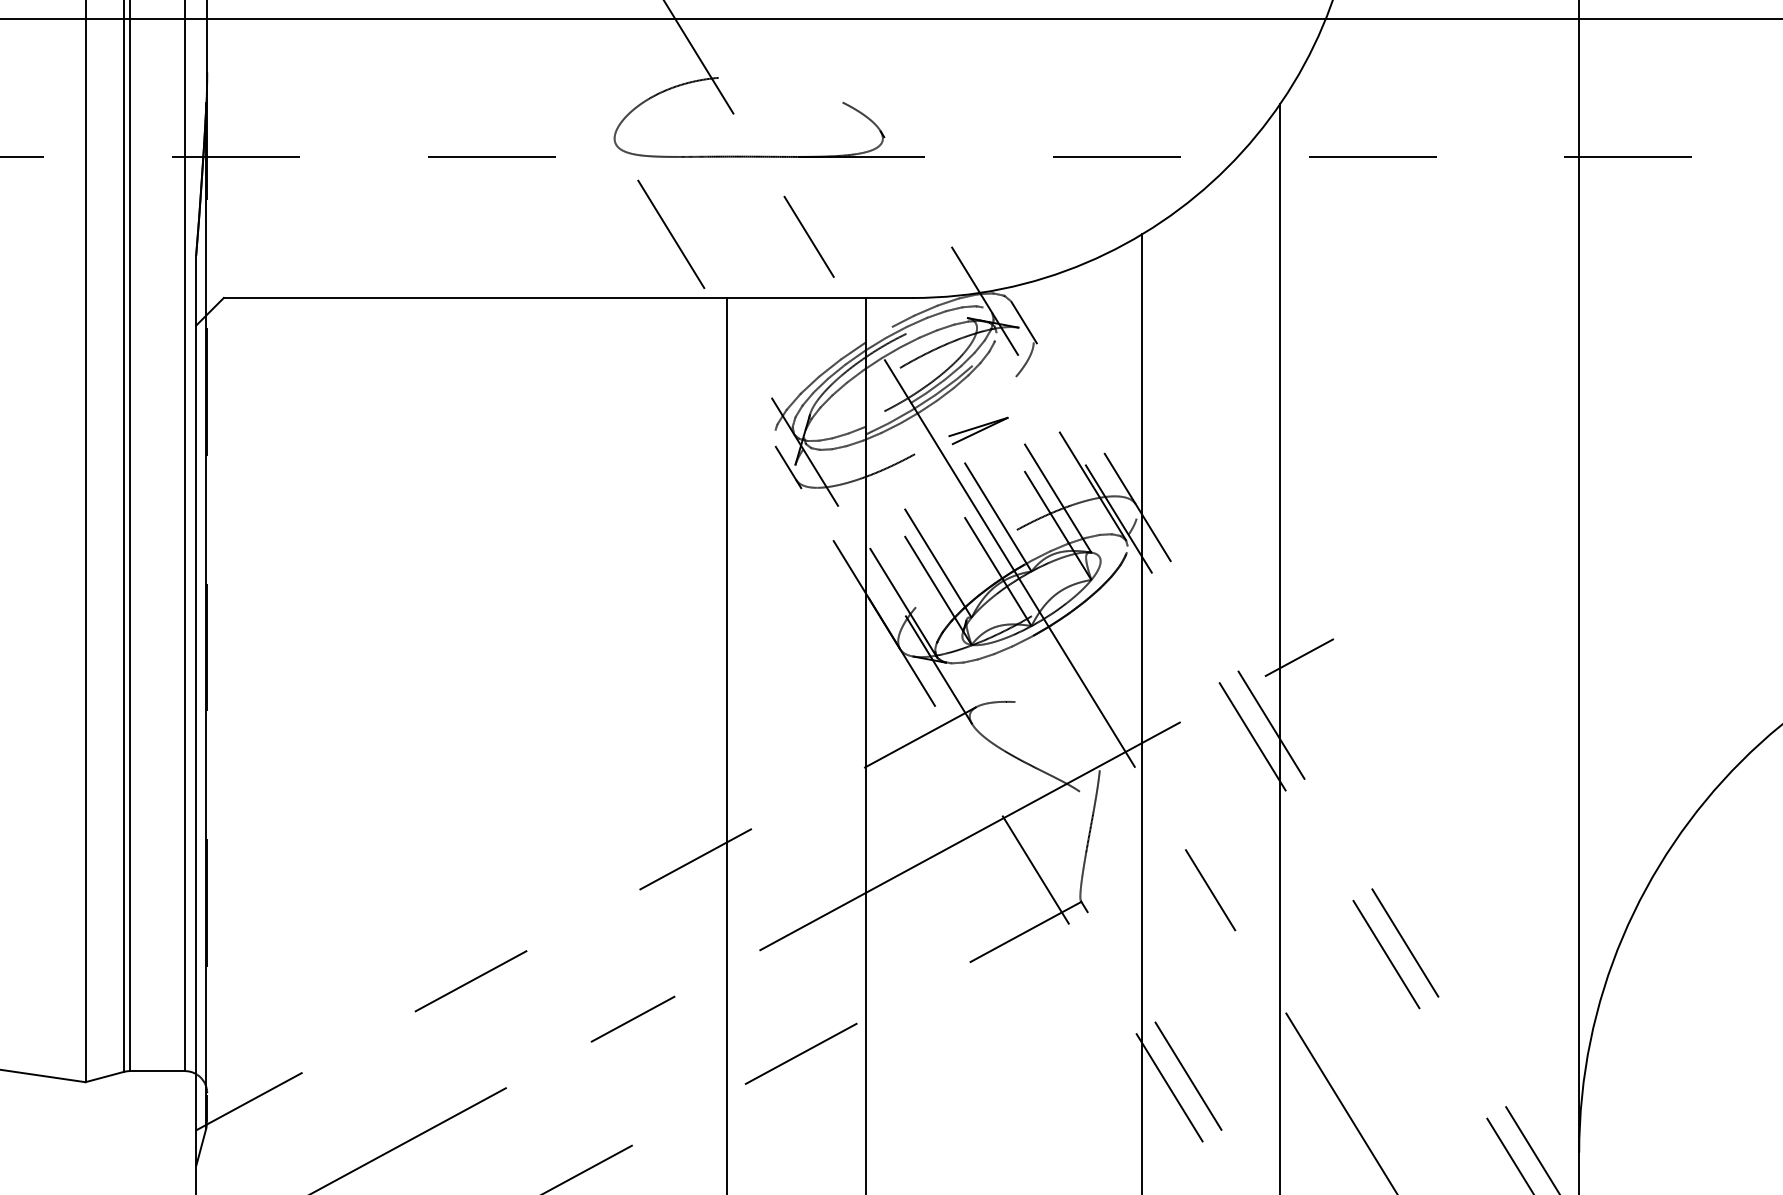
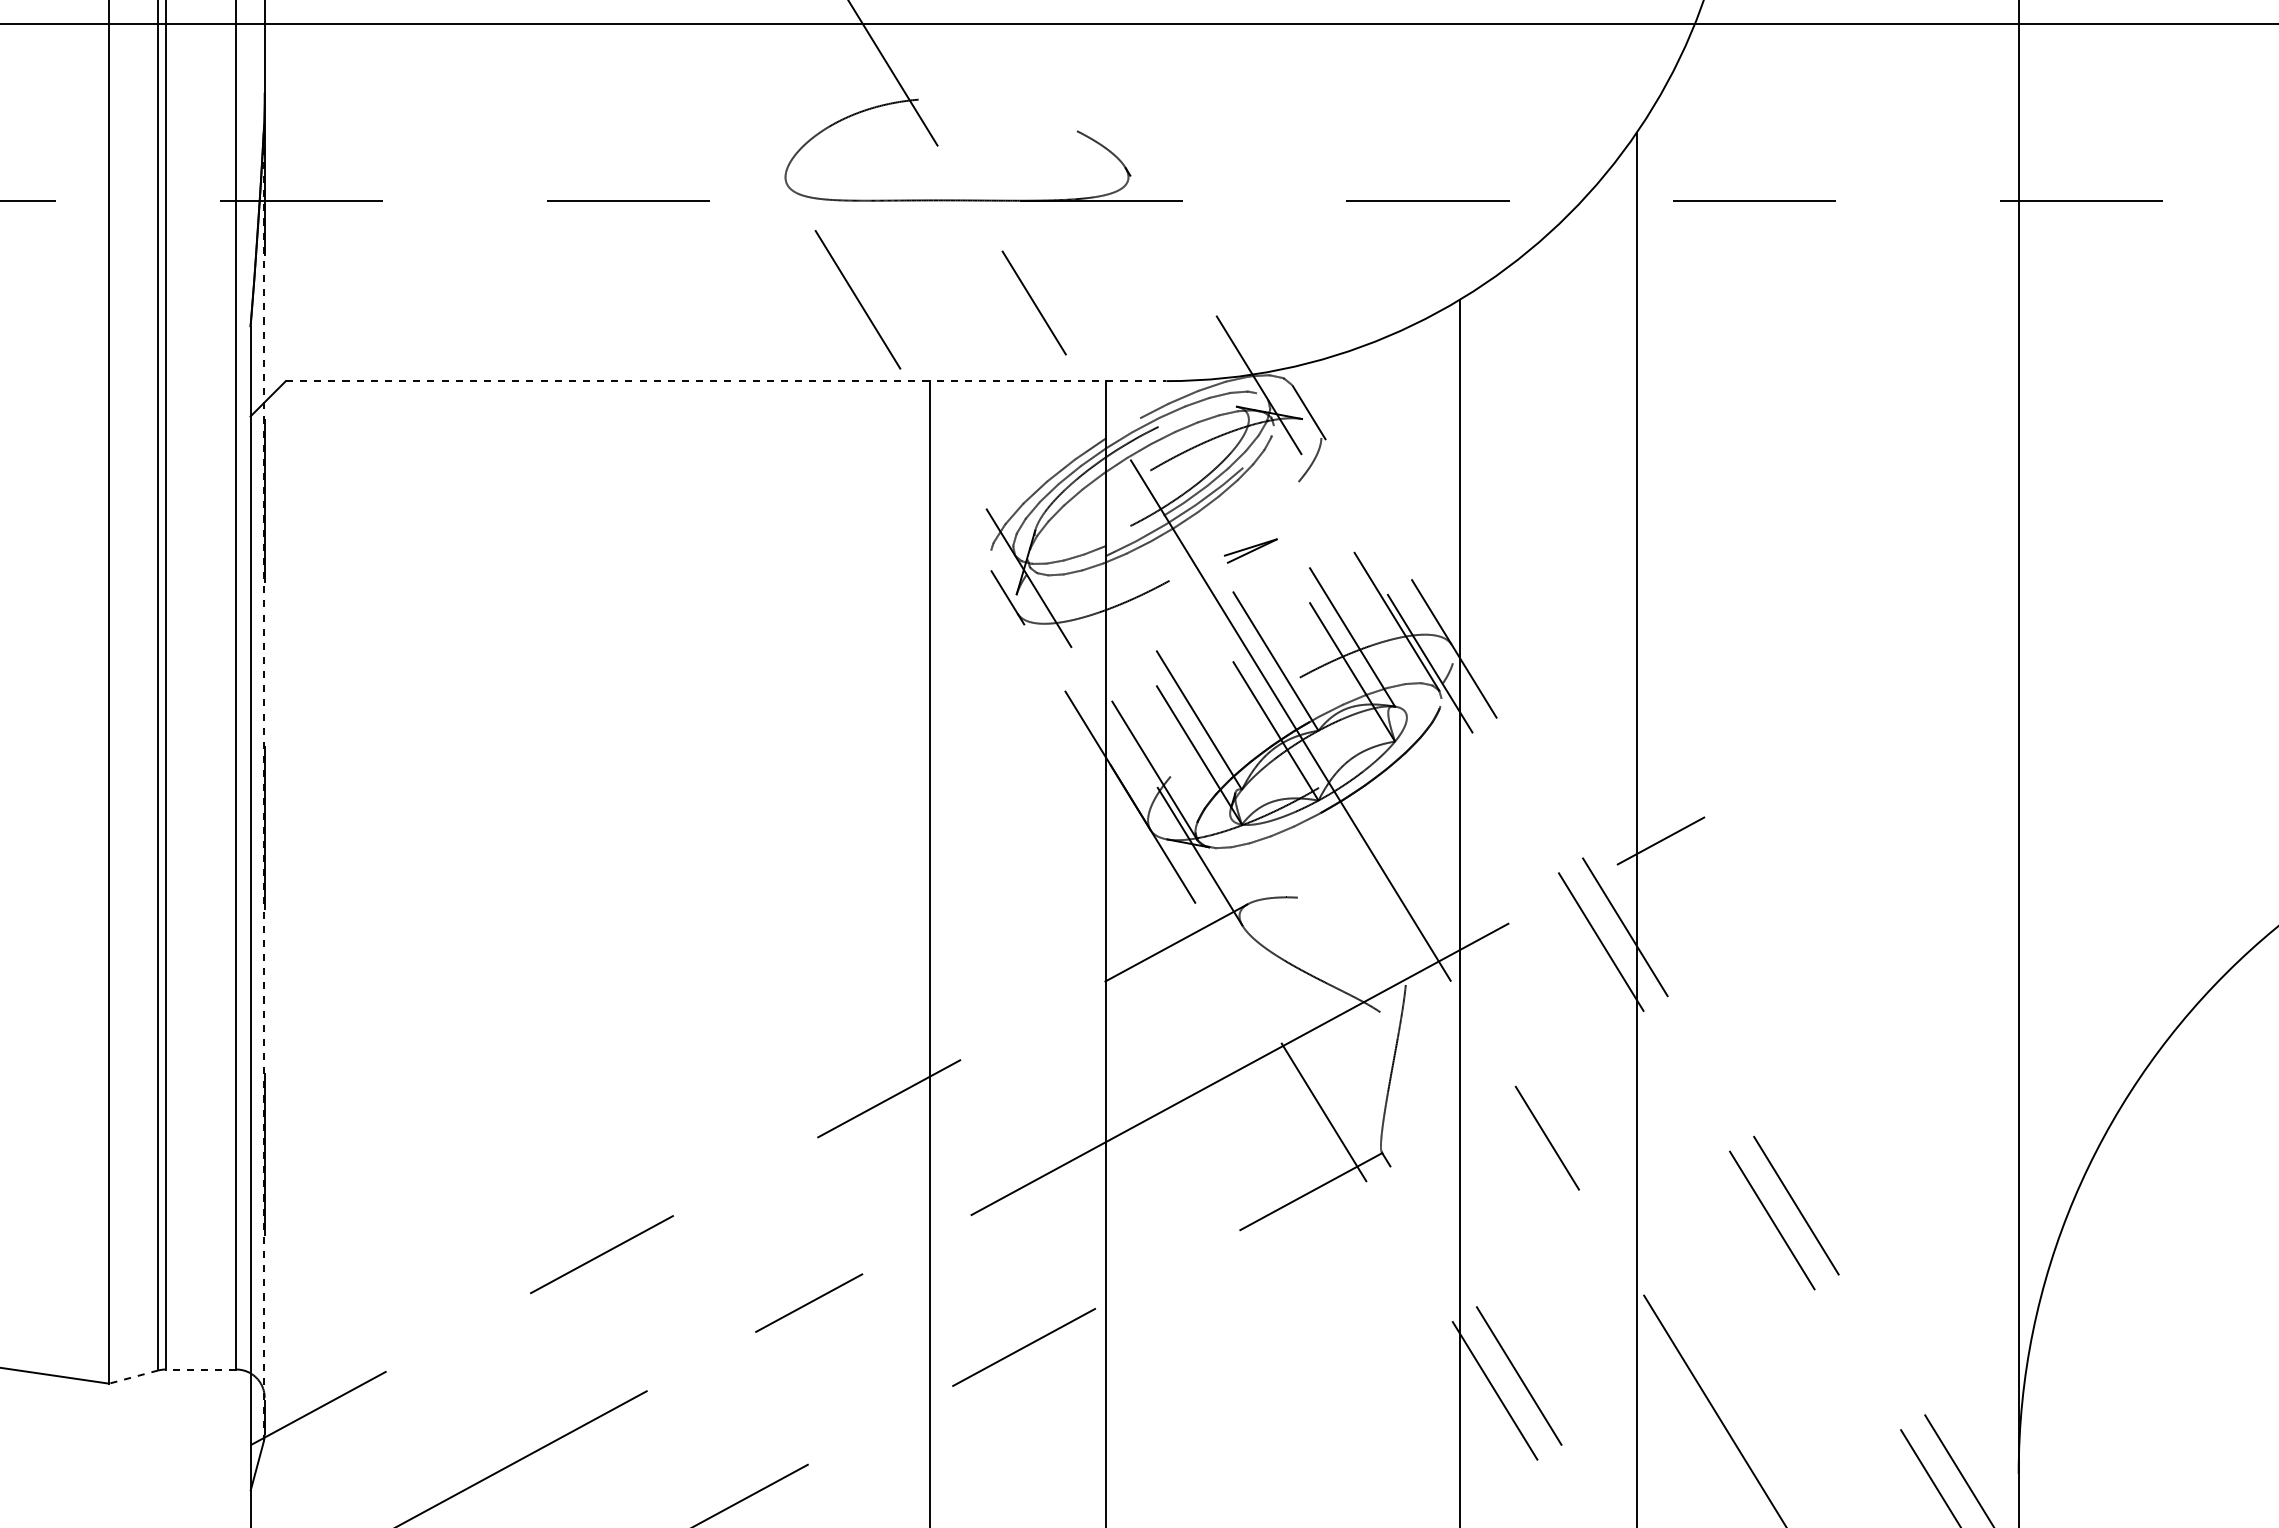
line: (568, 298) -> (726, 381), solid -> dashed
part: (978, 430) -> (1250, 550), size x0.7
line: (206, 615) -> (263, 787), solid -> dashed
line: (157, 1071) -> (200, 1369), solid -> dashed
line: (104, 1077) -> (133, 1377), solid -> dashed

